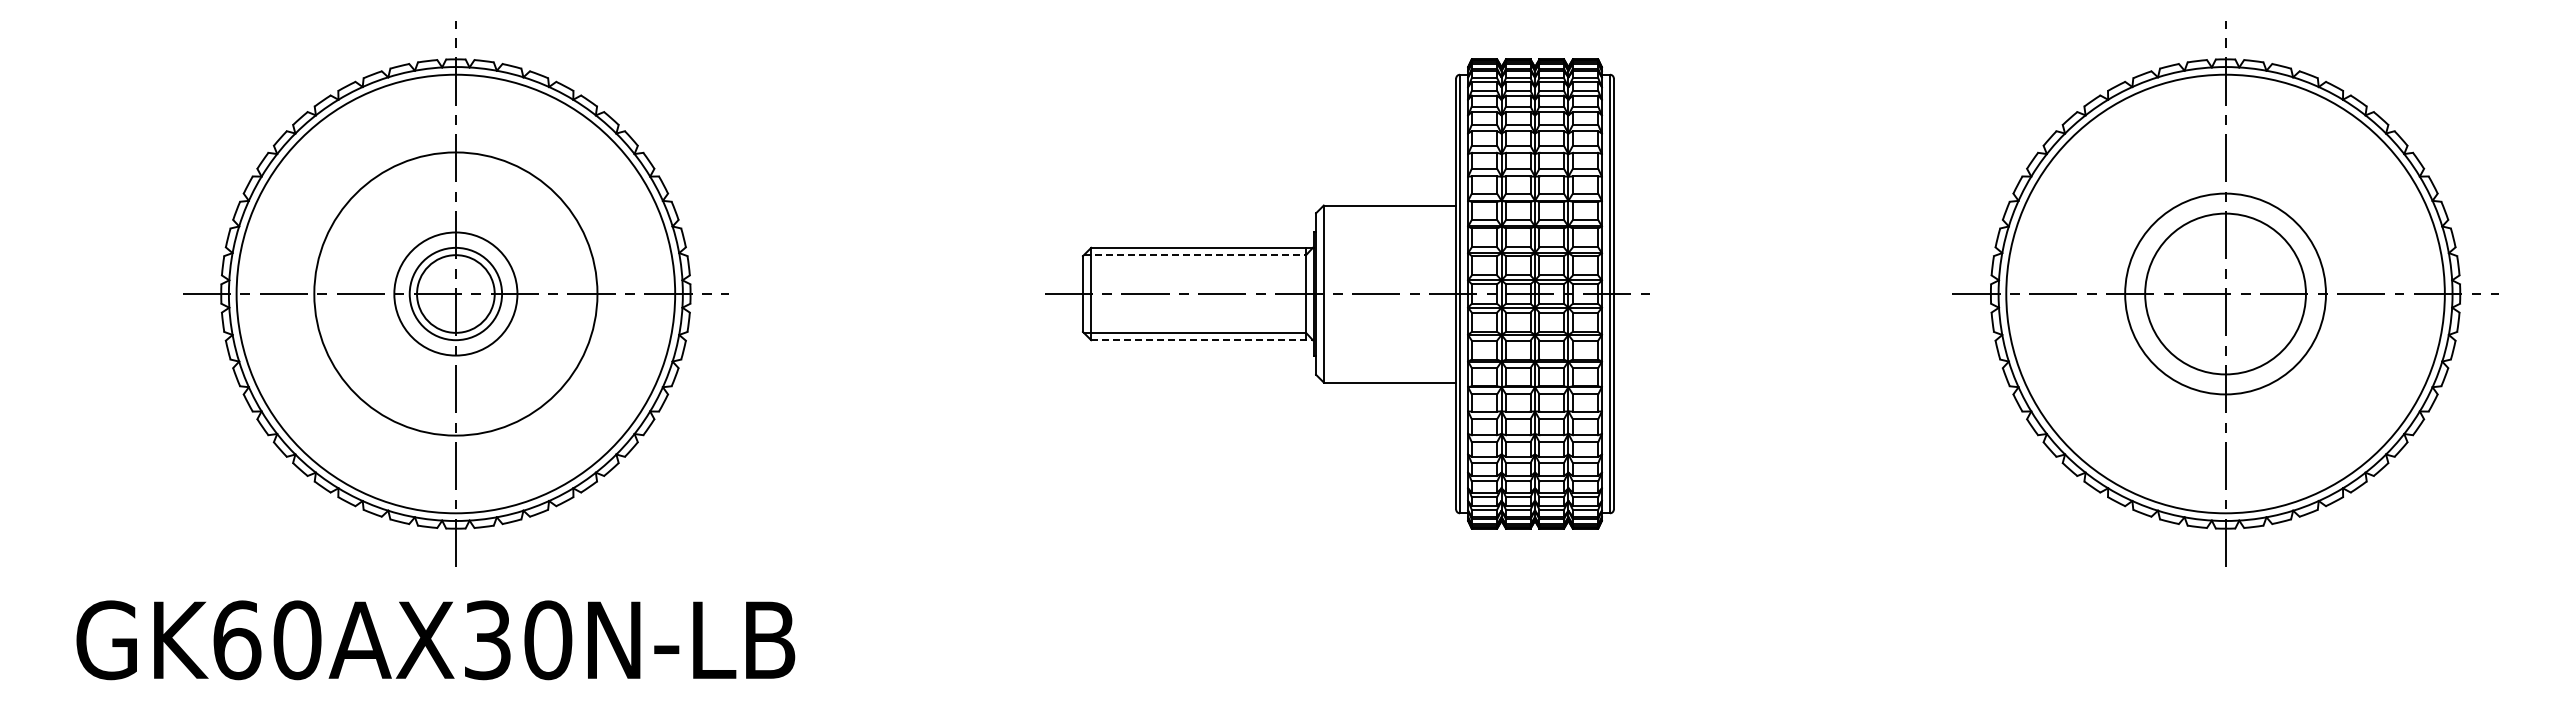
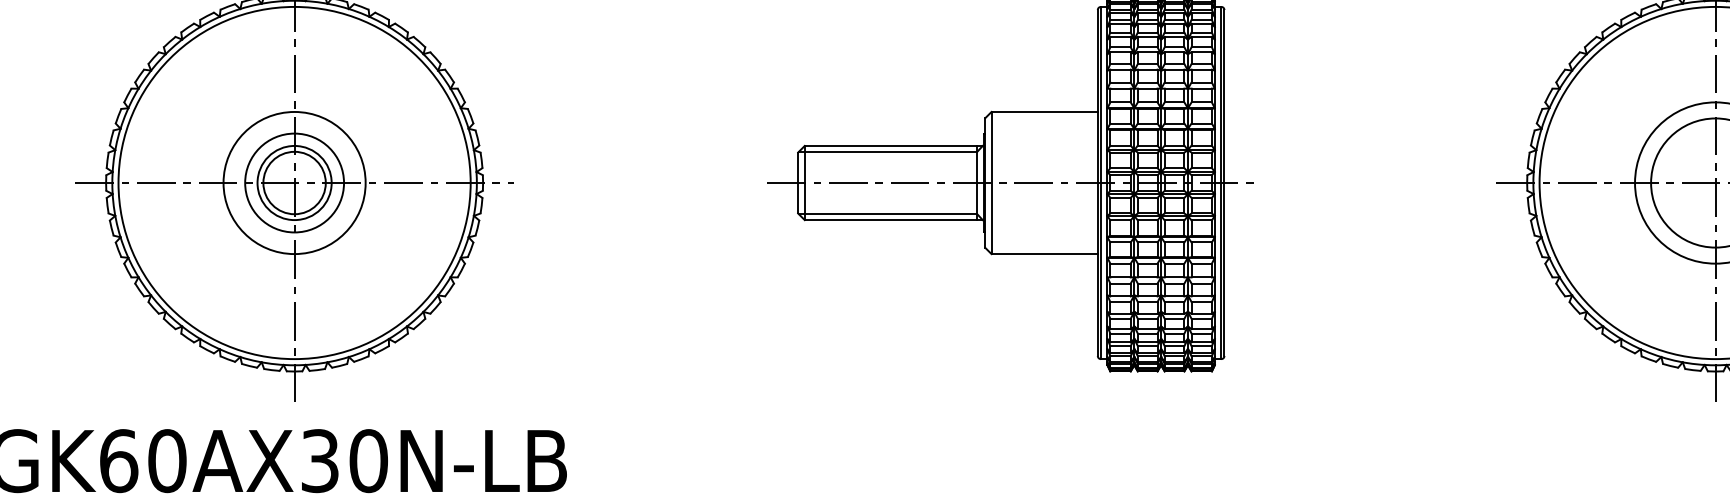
line: (1195, 255) -> (888, 152), dashed -> solid
circle: (455, 293) -> (294, 182), size x0.62
line: (1203, 340) -> (894, 220), dashed -> solid

